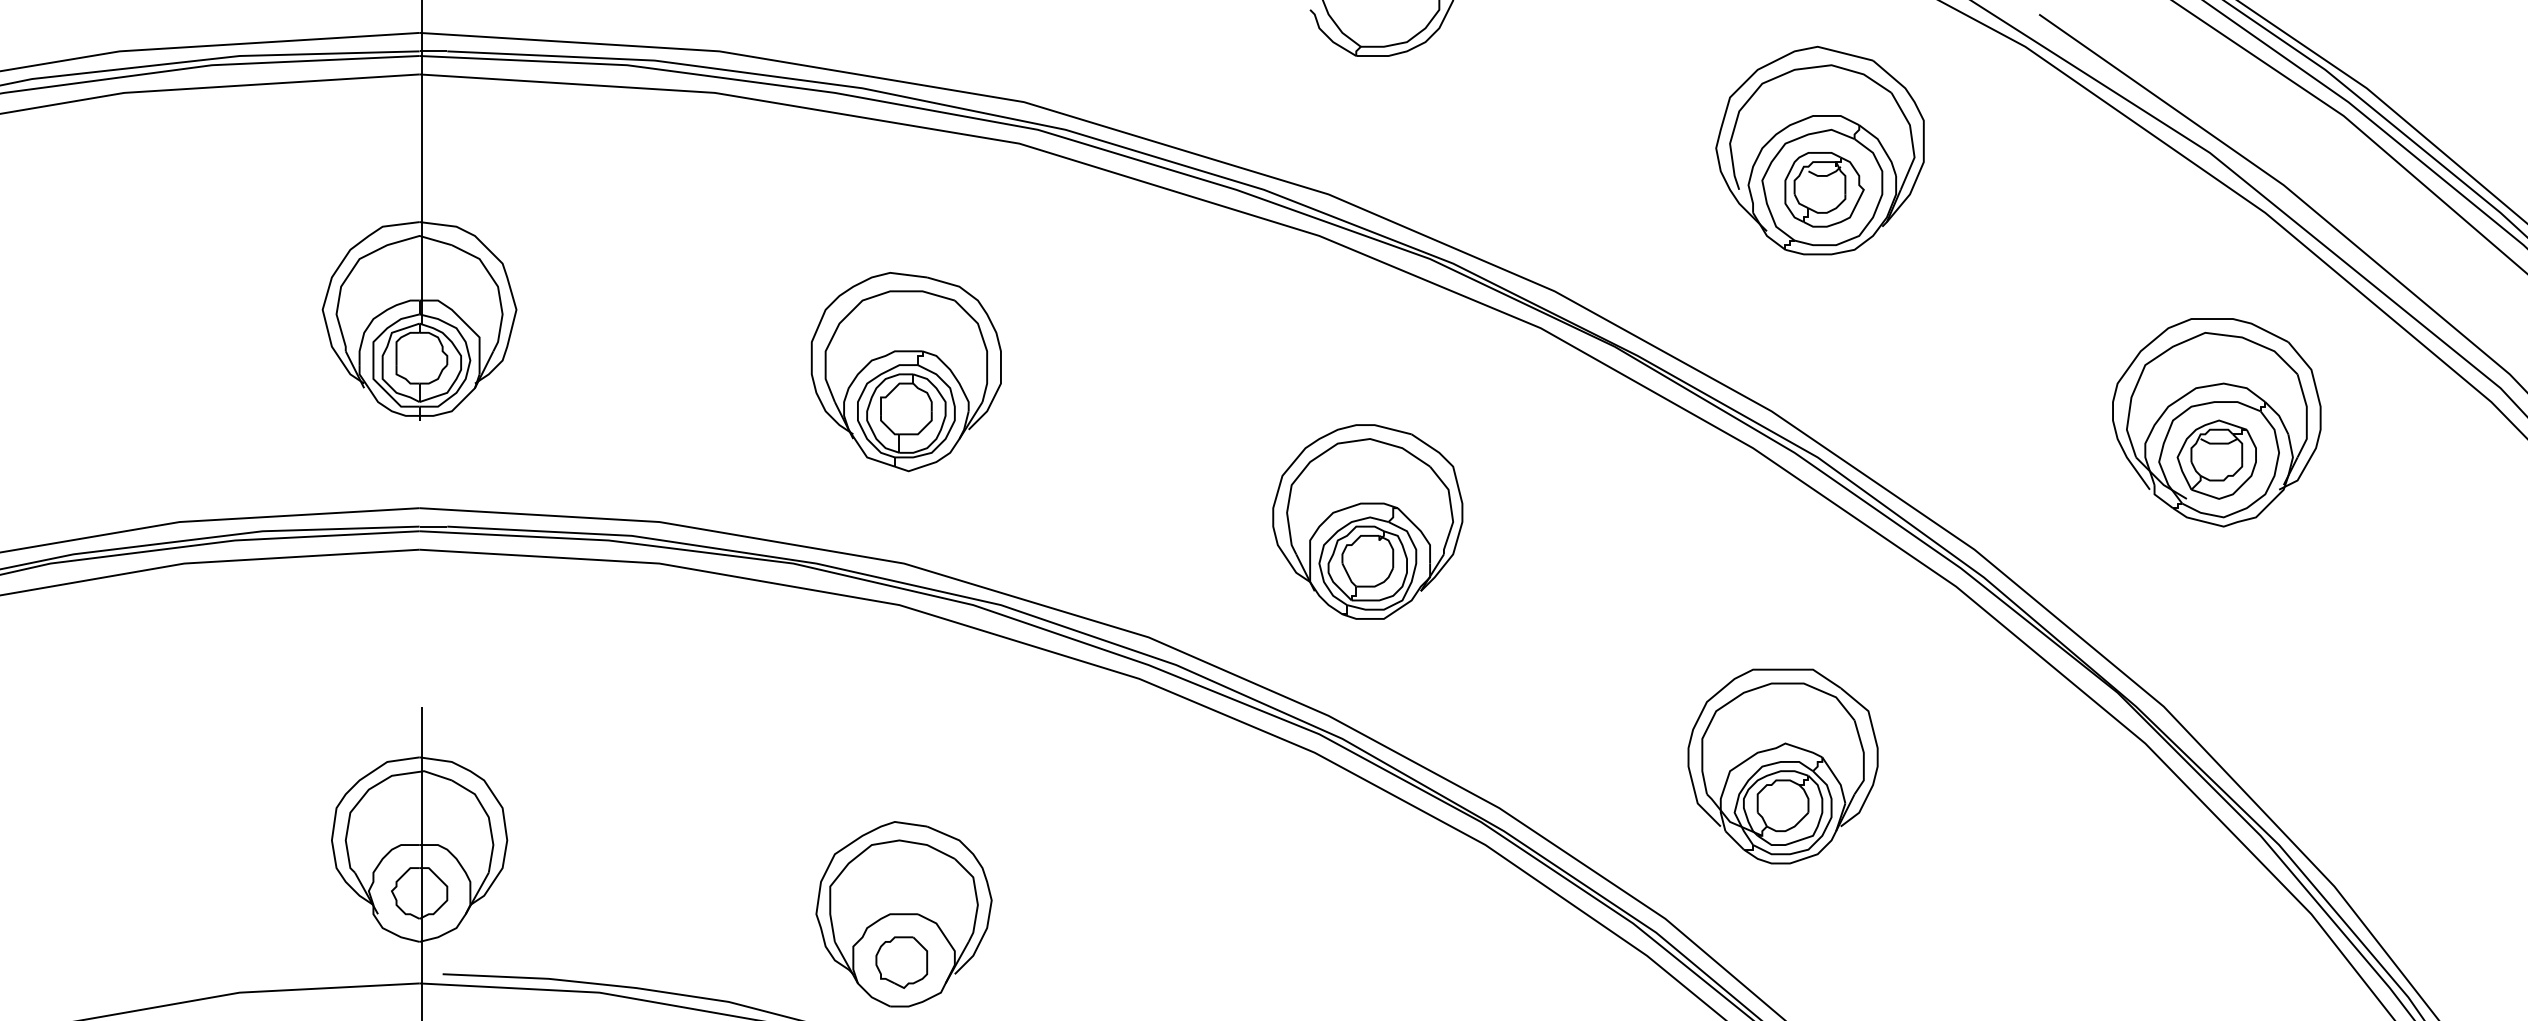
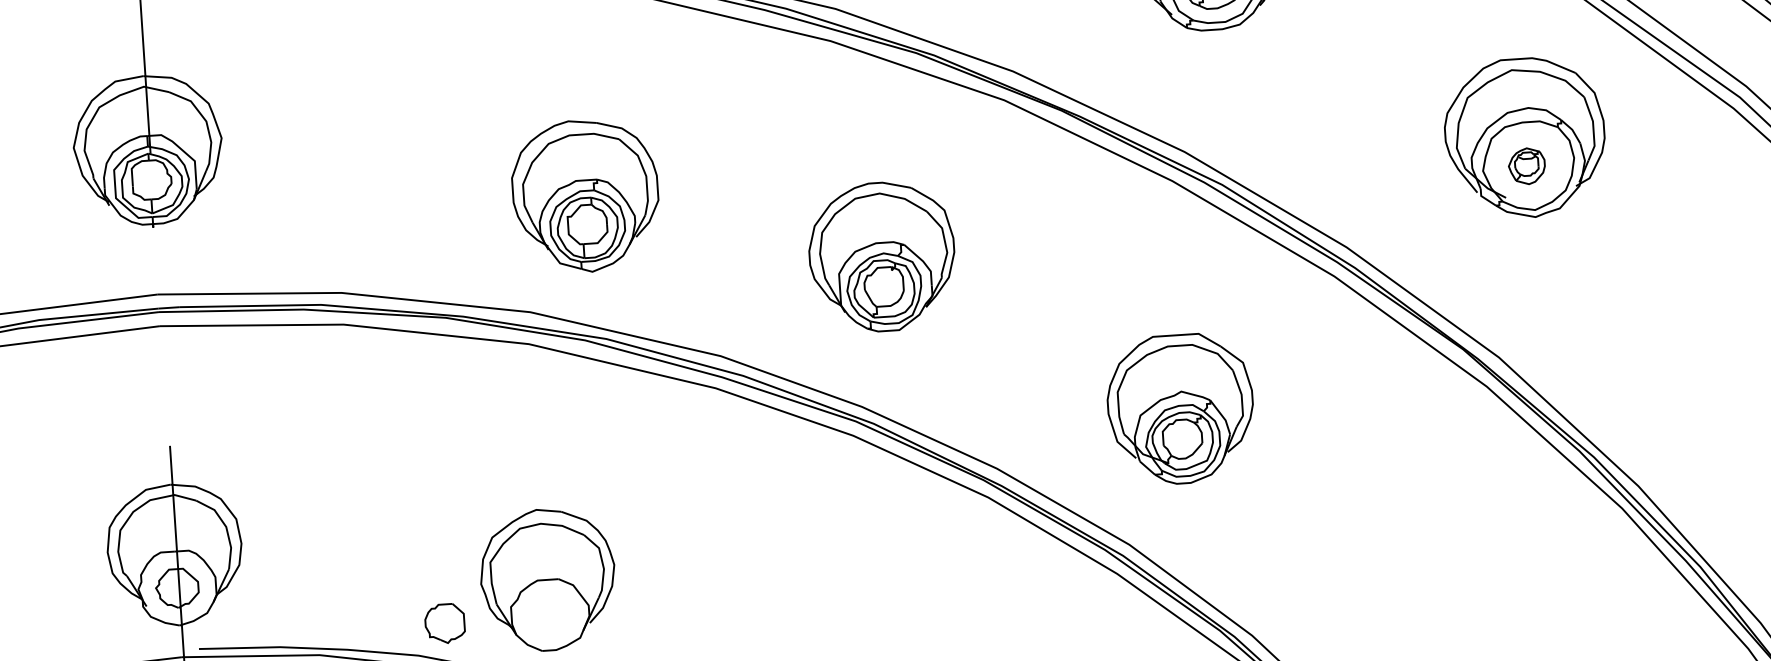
part: (905, 372) -> (585, 196), moved
part: (2216, 459) -> (1526, 166), size x0.6
part: (1782, 766) -> (1180, 409), moved
part: (901, 962) -> (444, 623), moved

